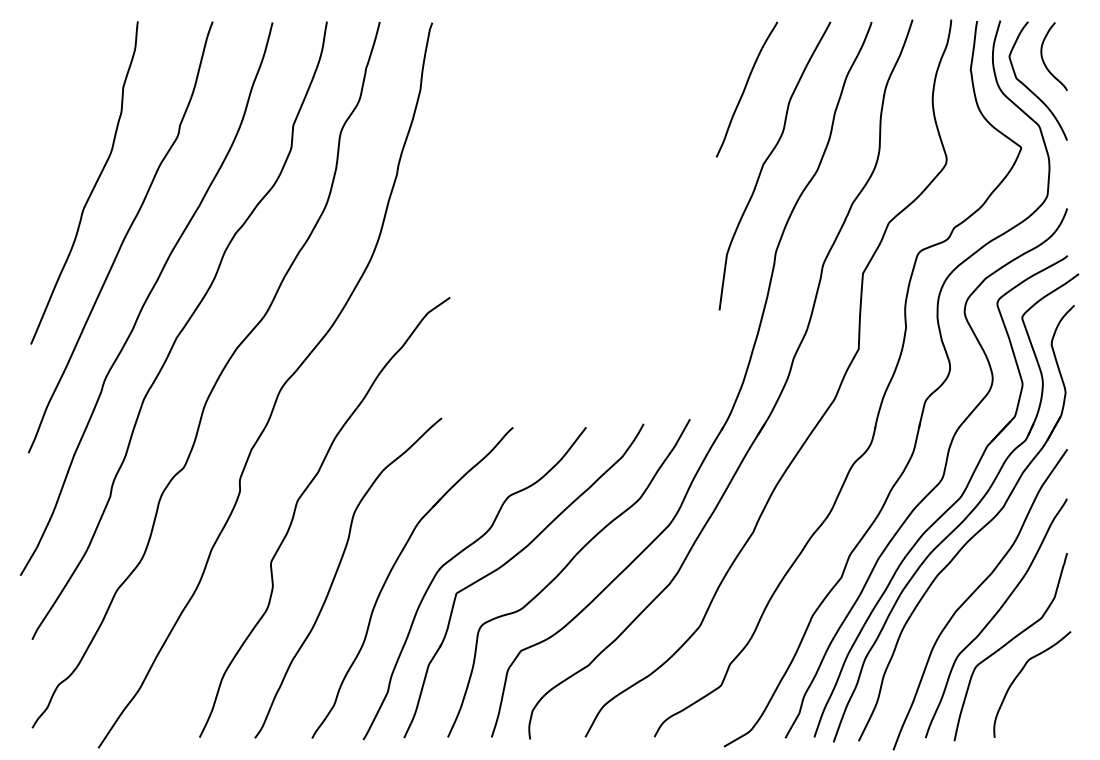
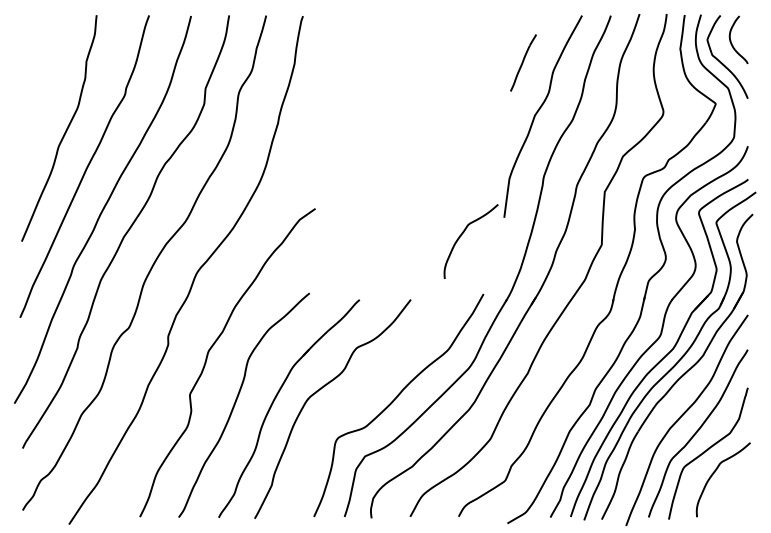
part: (746, 89) -> (523, 62), size x0.6
curve: (658, 336) -> (461, 236), added
part: (507, 563) -> (355, 395), removed

